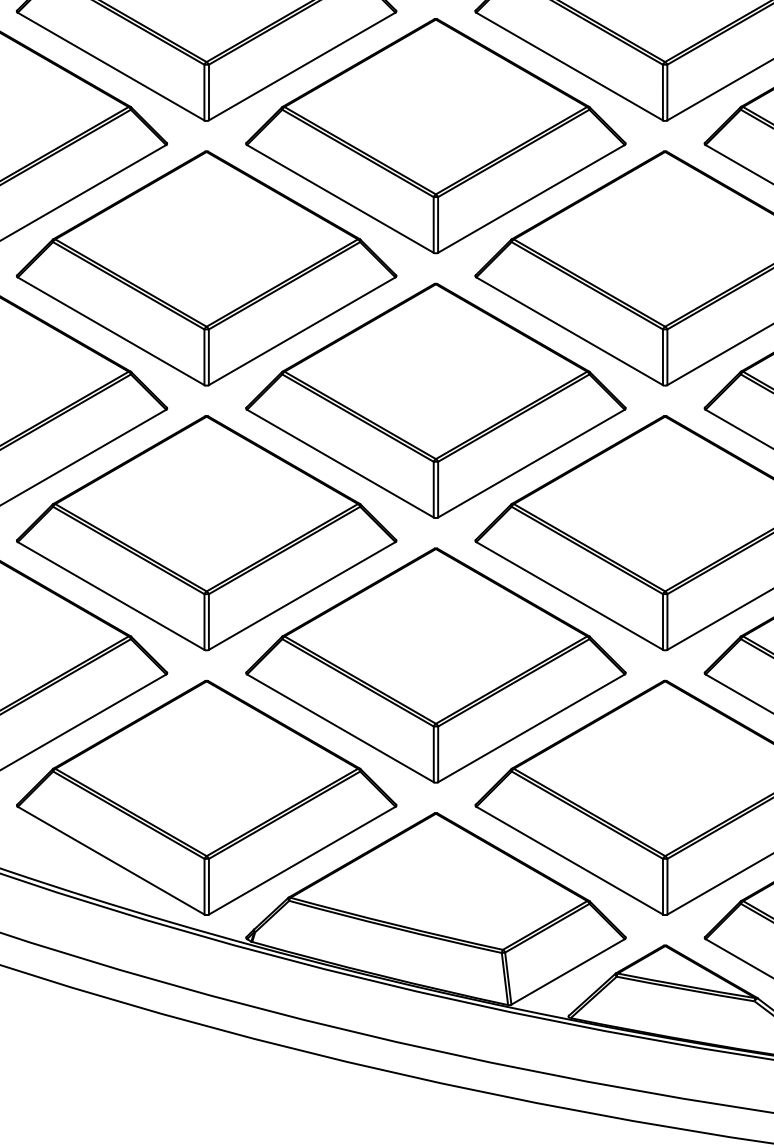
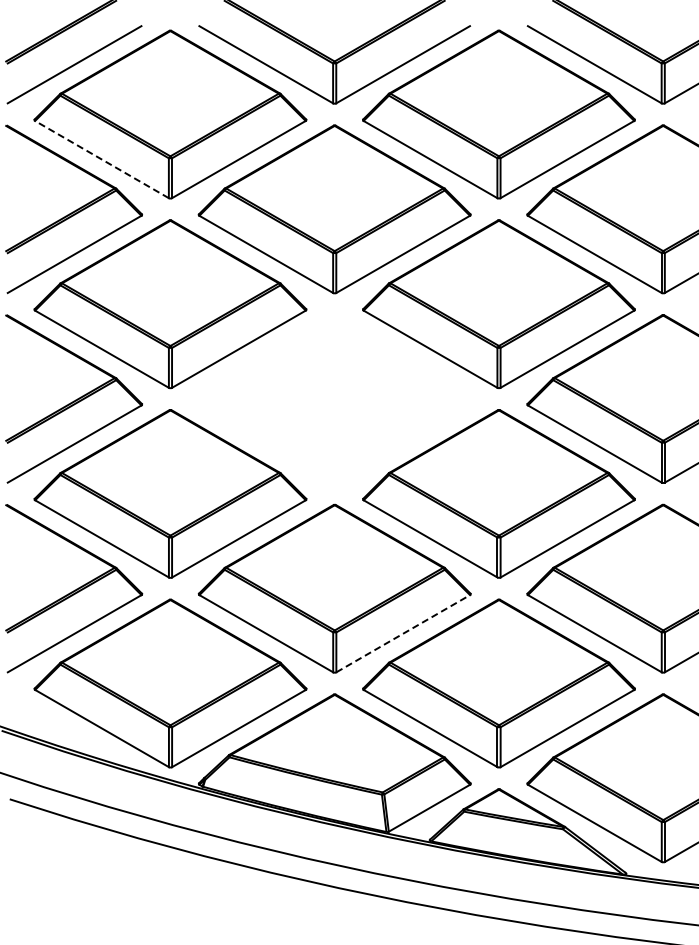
line: (110, 66) -> (101, 159), solid -> dashed
part: (435, 400) -> (334, 398), removed
line: (531, 728) -> (403, 633), solid -> dashed

